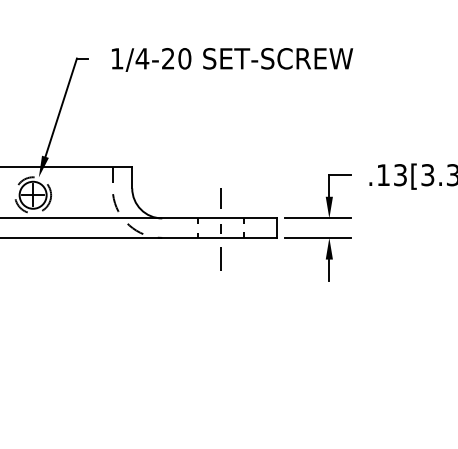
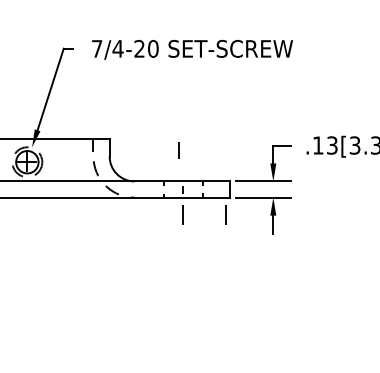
text: (117, 58) -> (97, 48), 1/4-20 -> 7/4-20
line: (220, 198) -> (178, 150), moved
line: (271, 258) -> (225, 214), added

